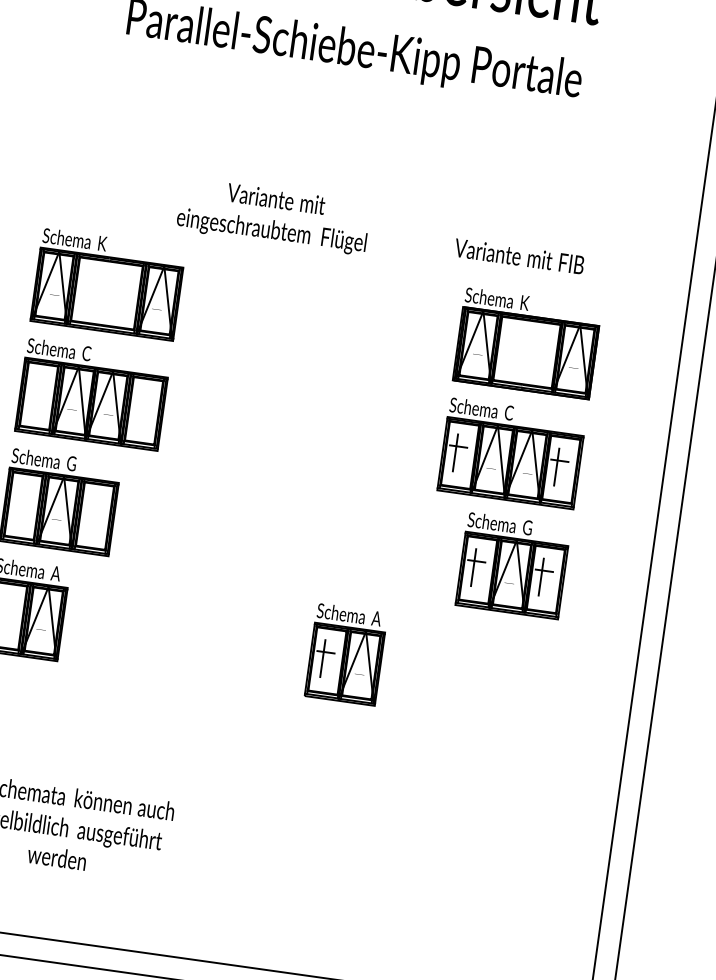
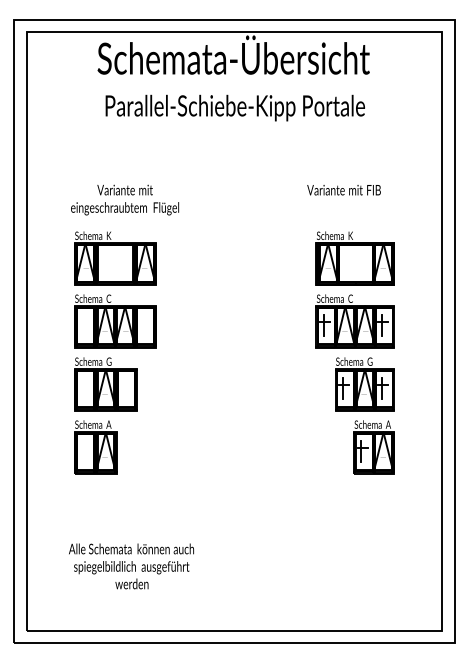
text: (274, 215) -> (125, 199), moved
text: (518, 256) -> (343, 190), moved
part: (344, 654) -> (373, 447), moved

